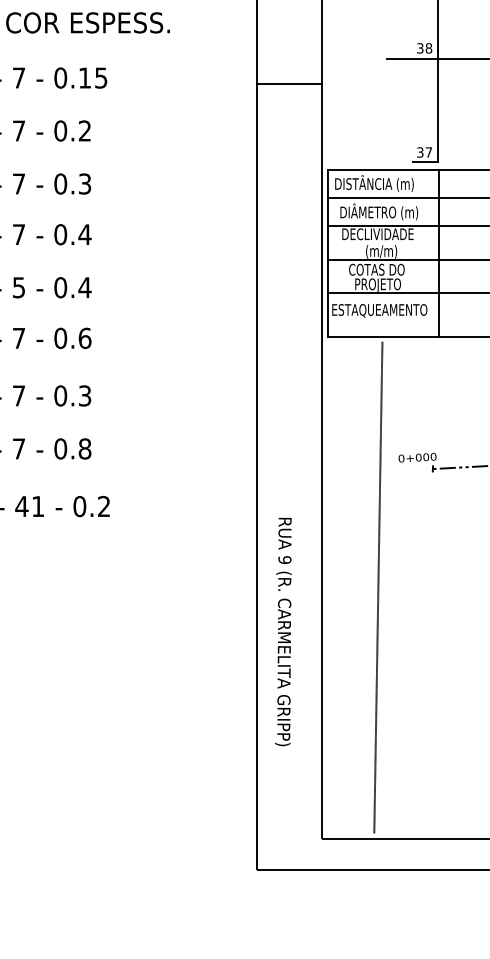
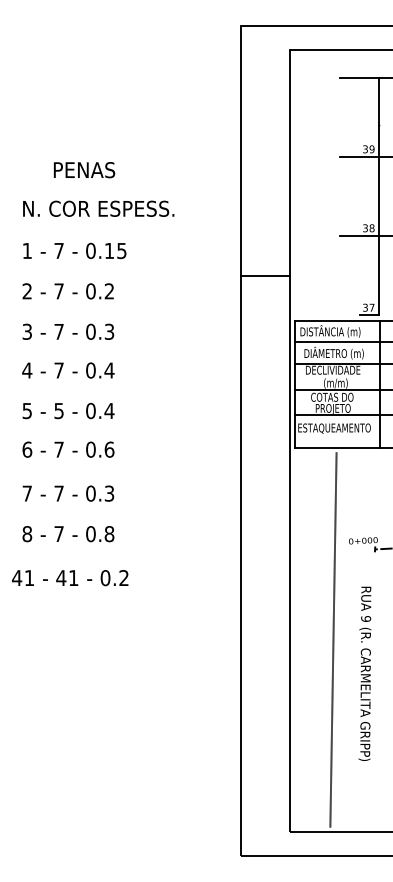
line: (289, 84) -> (265, 276), moved
text: (282, 631) -> (364, 673), moved

